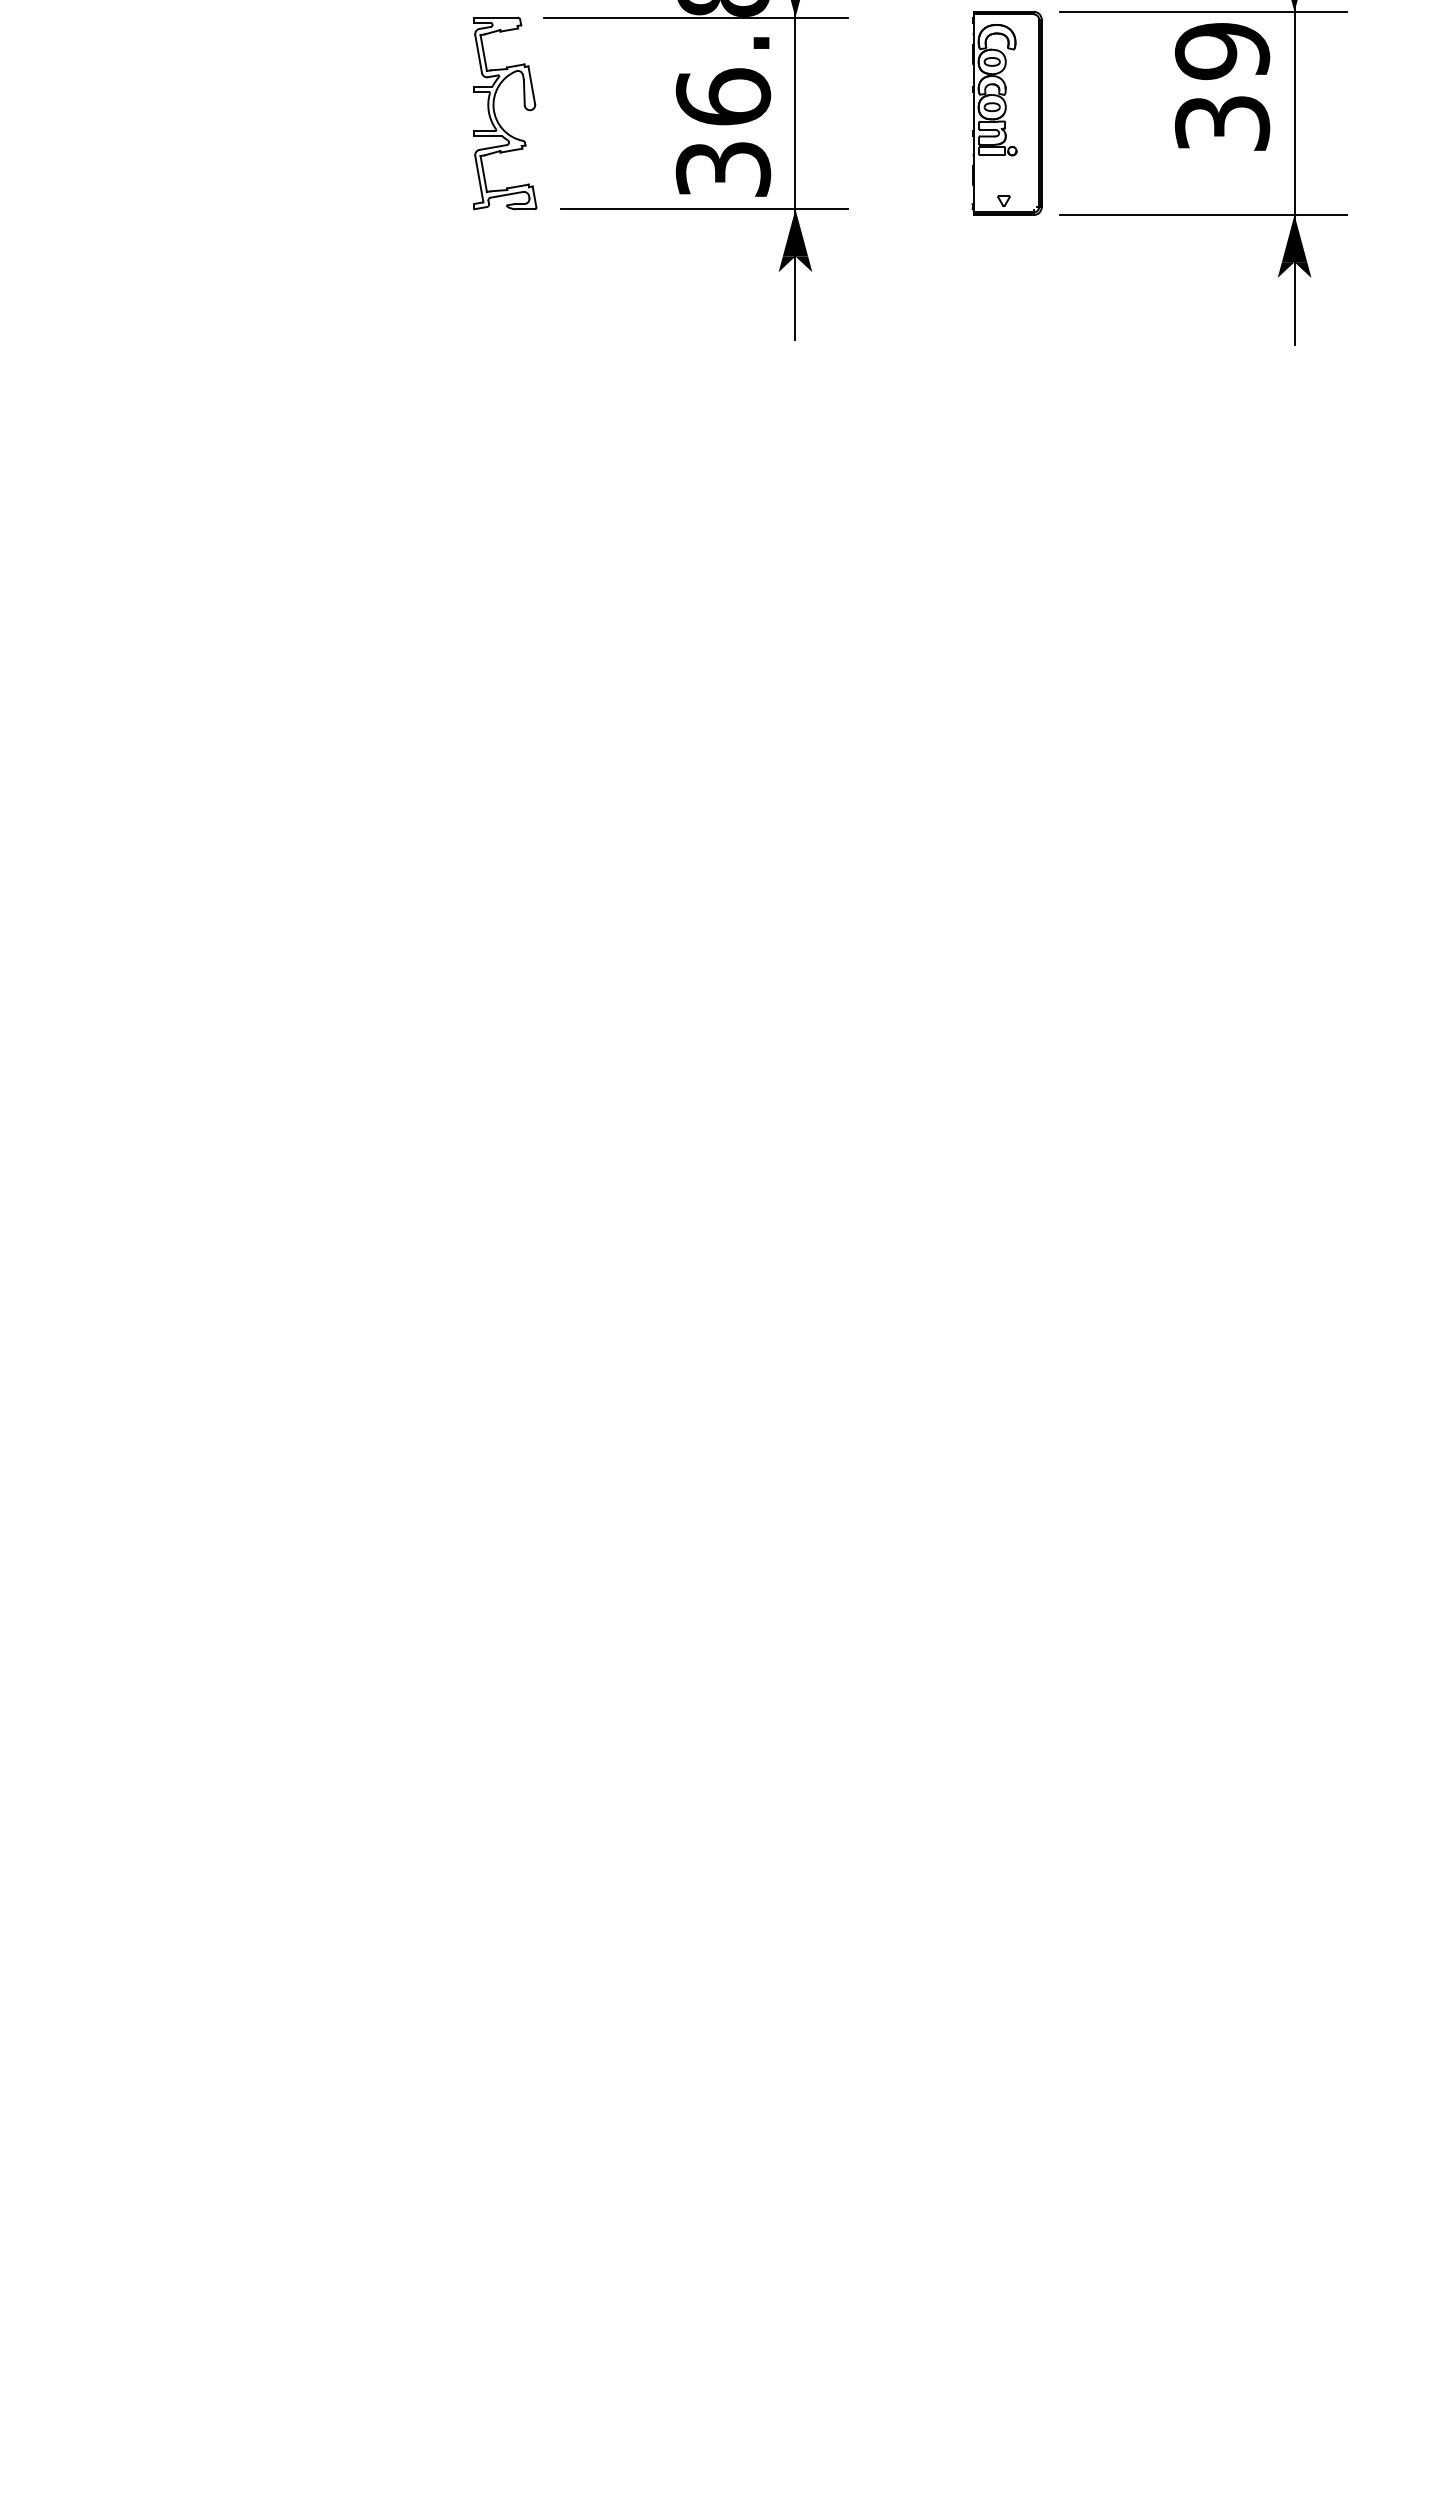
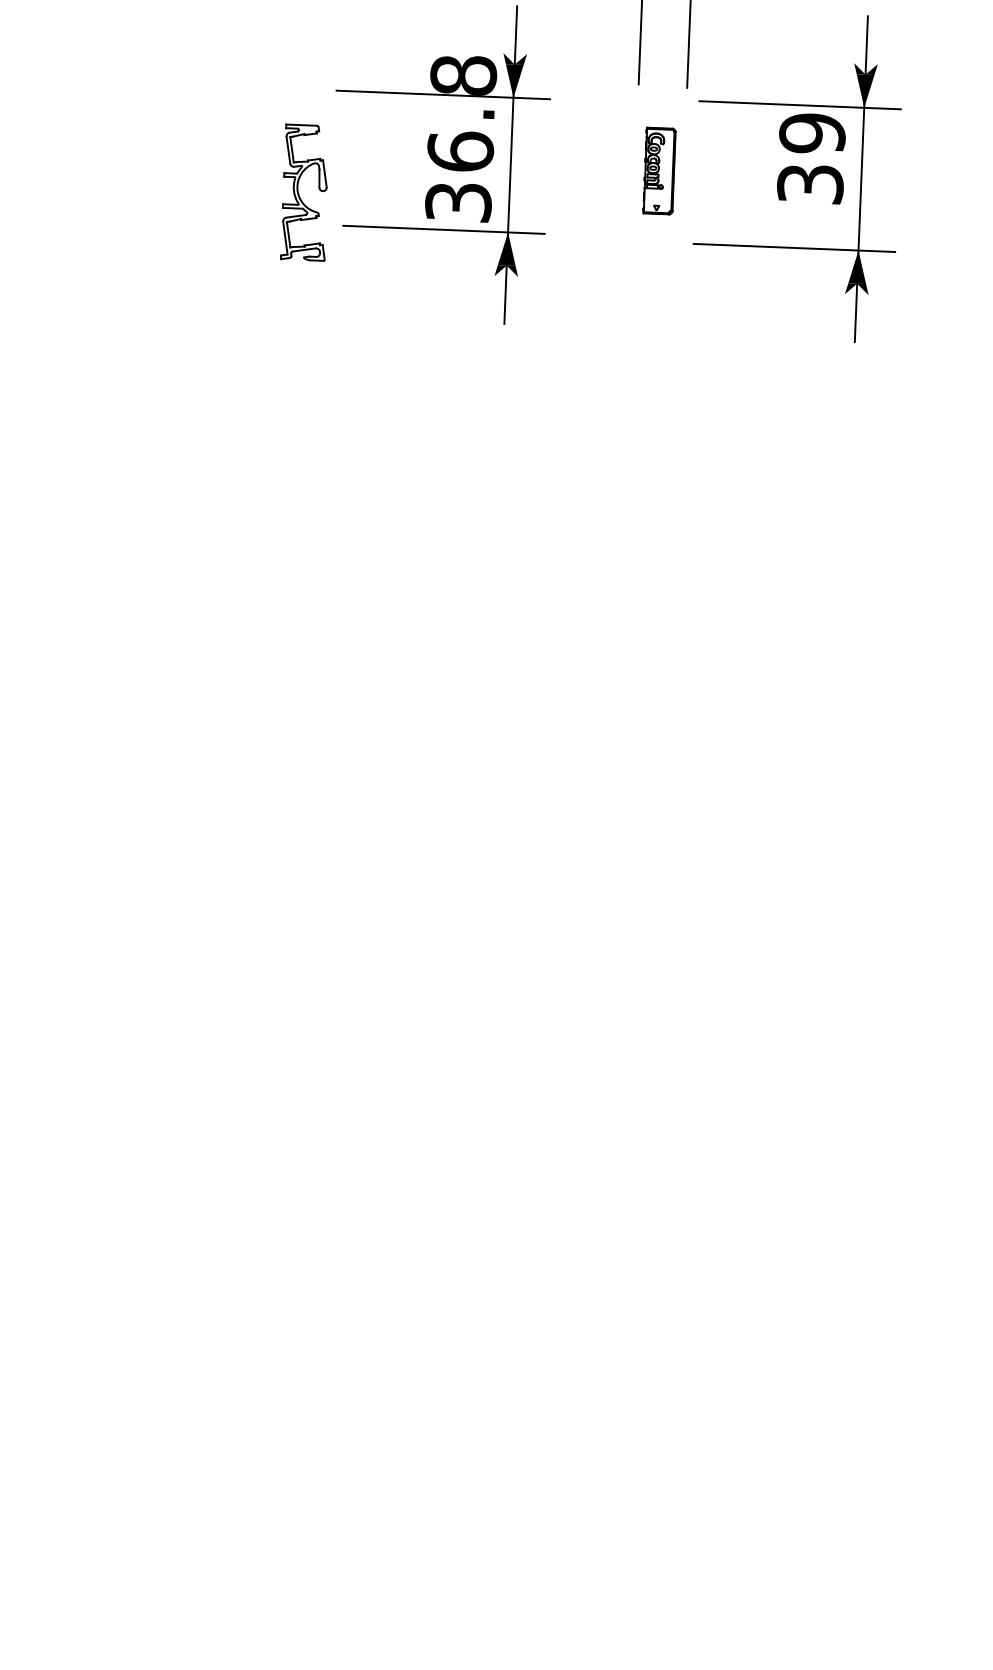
part: (1006, 113) -> (659, 171), size x0.6
part: (497, 118) -> (299, 196), moved

